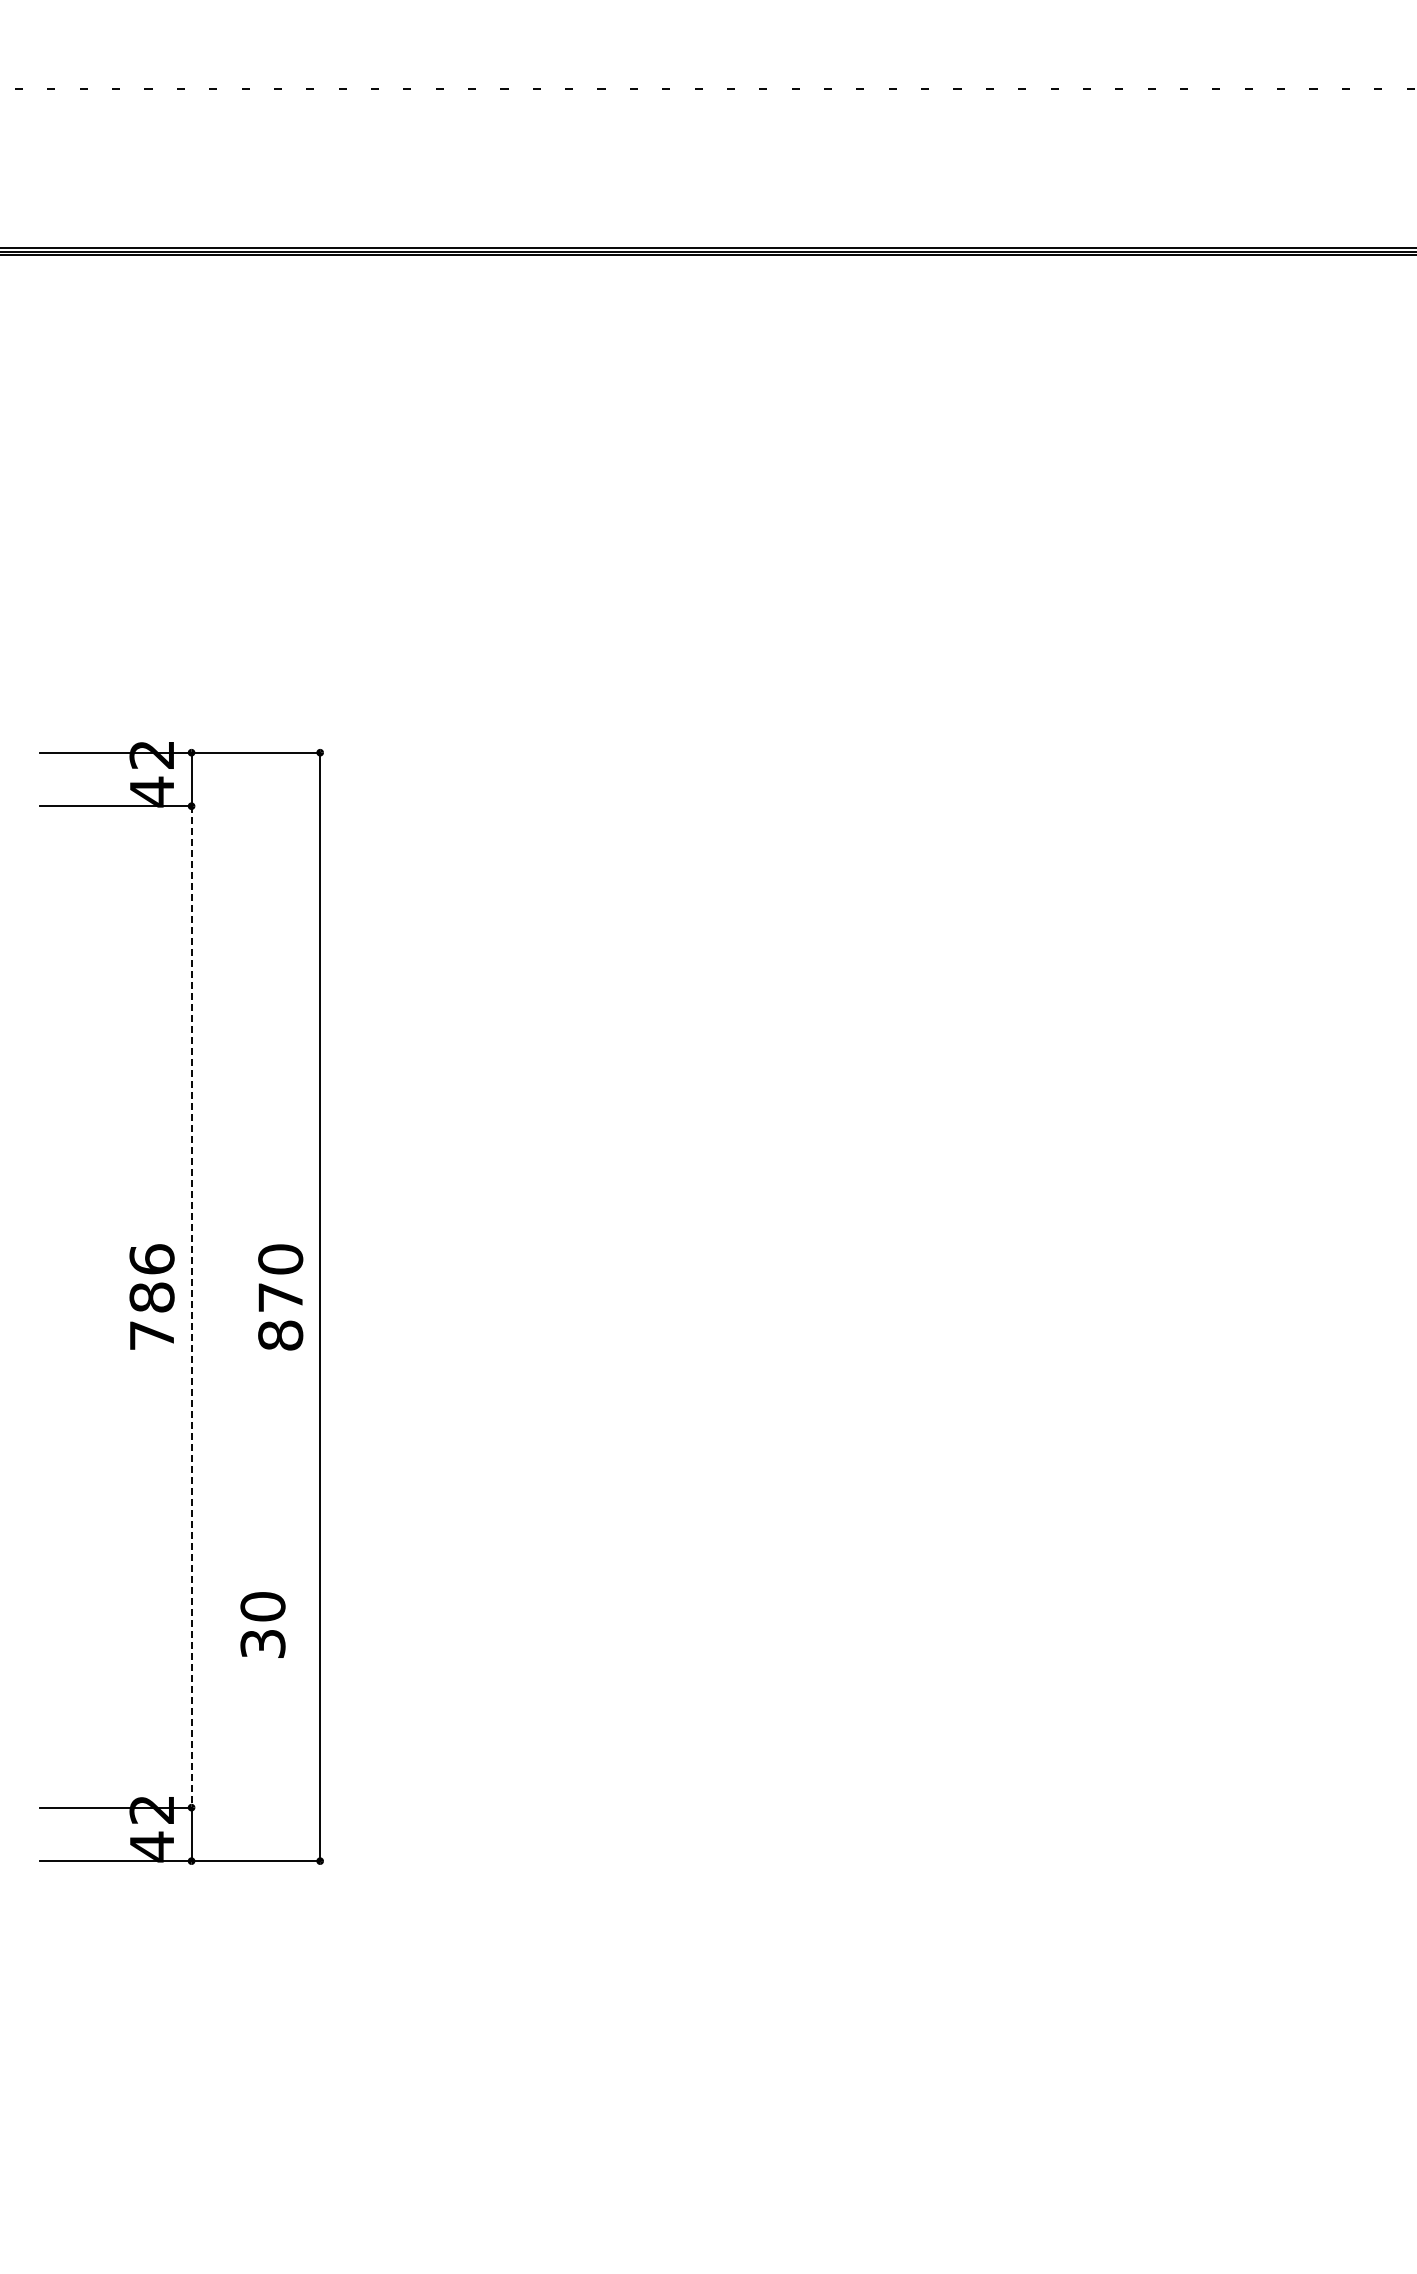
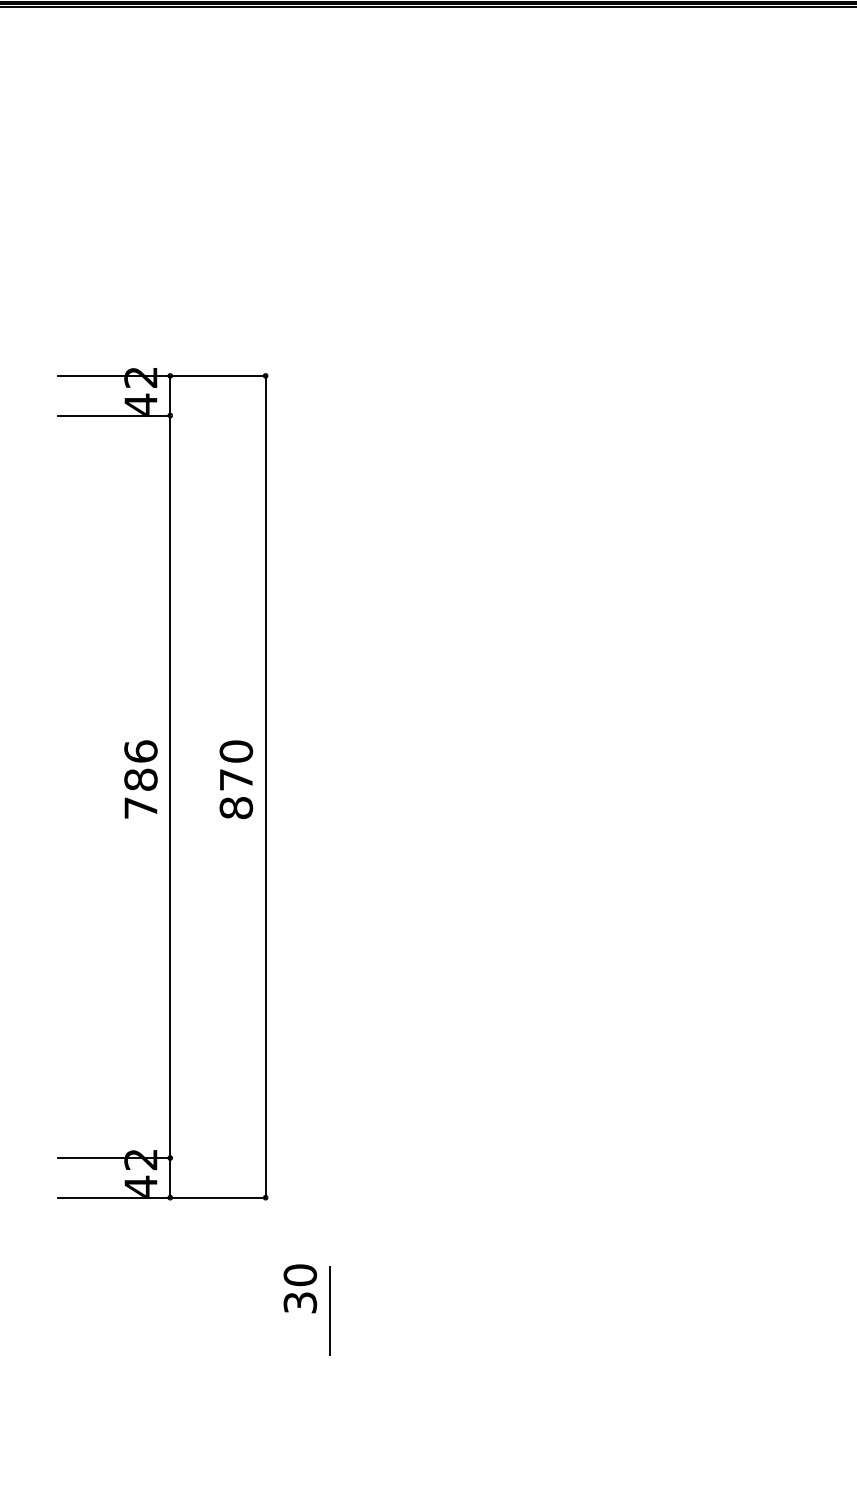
line: (191, 1306) -> (170, 786), dashed -> solid
text: (262, 1624) -> (299, 1288), moved
line: (406, 2014) -> (329, 1311), added

